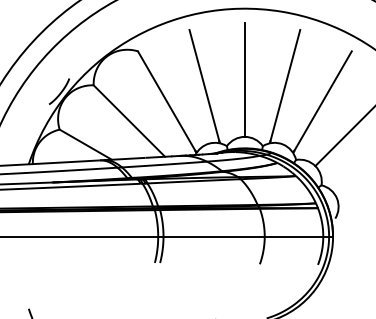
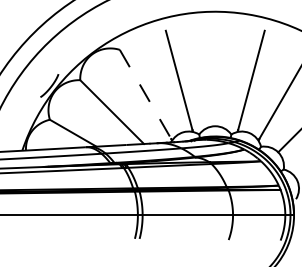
line: (244, 79) -> (214, 74), removed
line: (166, 101) -> (145, 94), solid -> dashed

